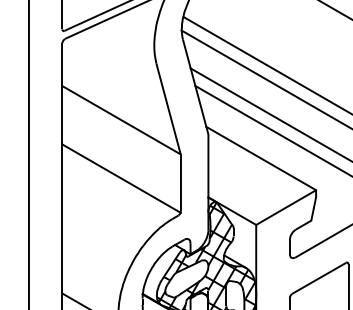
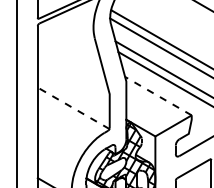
line: (121, 119) -> (73, 72), removed
line: (259, 157) -> (157, 95), solid -> dashed
line: (121, 178) -> (73, 108), solid -> dashed

